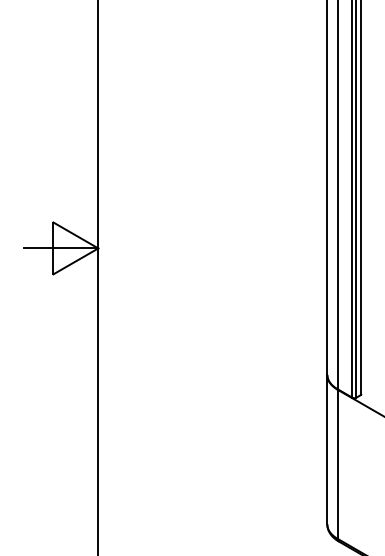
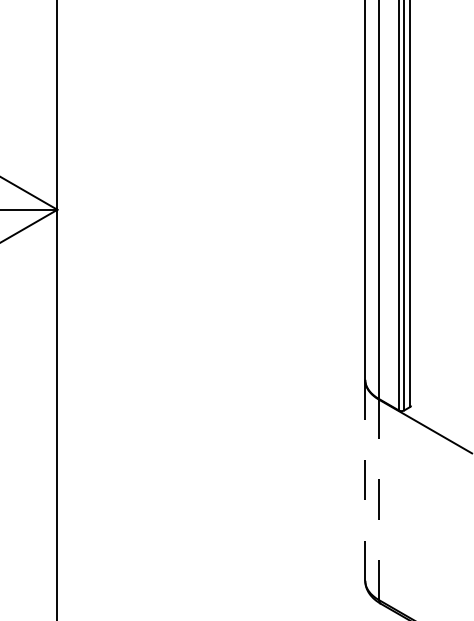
line: (327, 449) -> (365, 480), solid -> dashed
line: (337, 464) -> (378, 500), solid -> dashed

